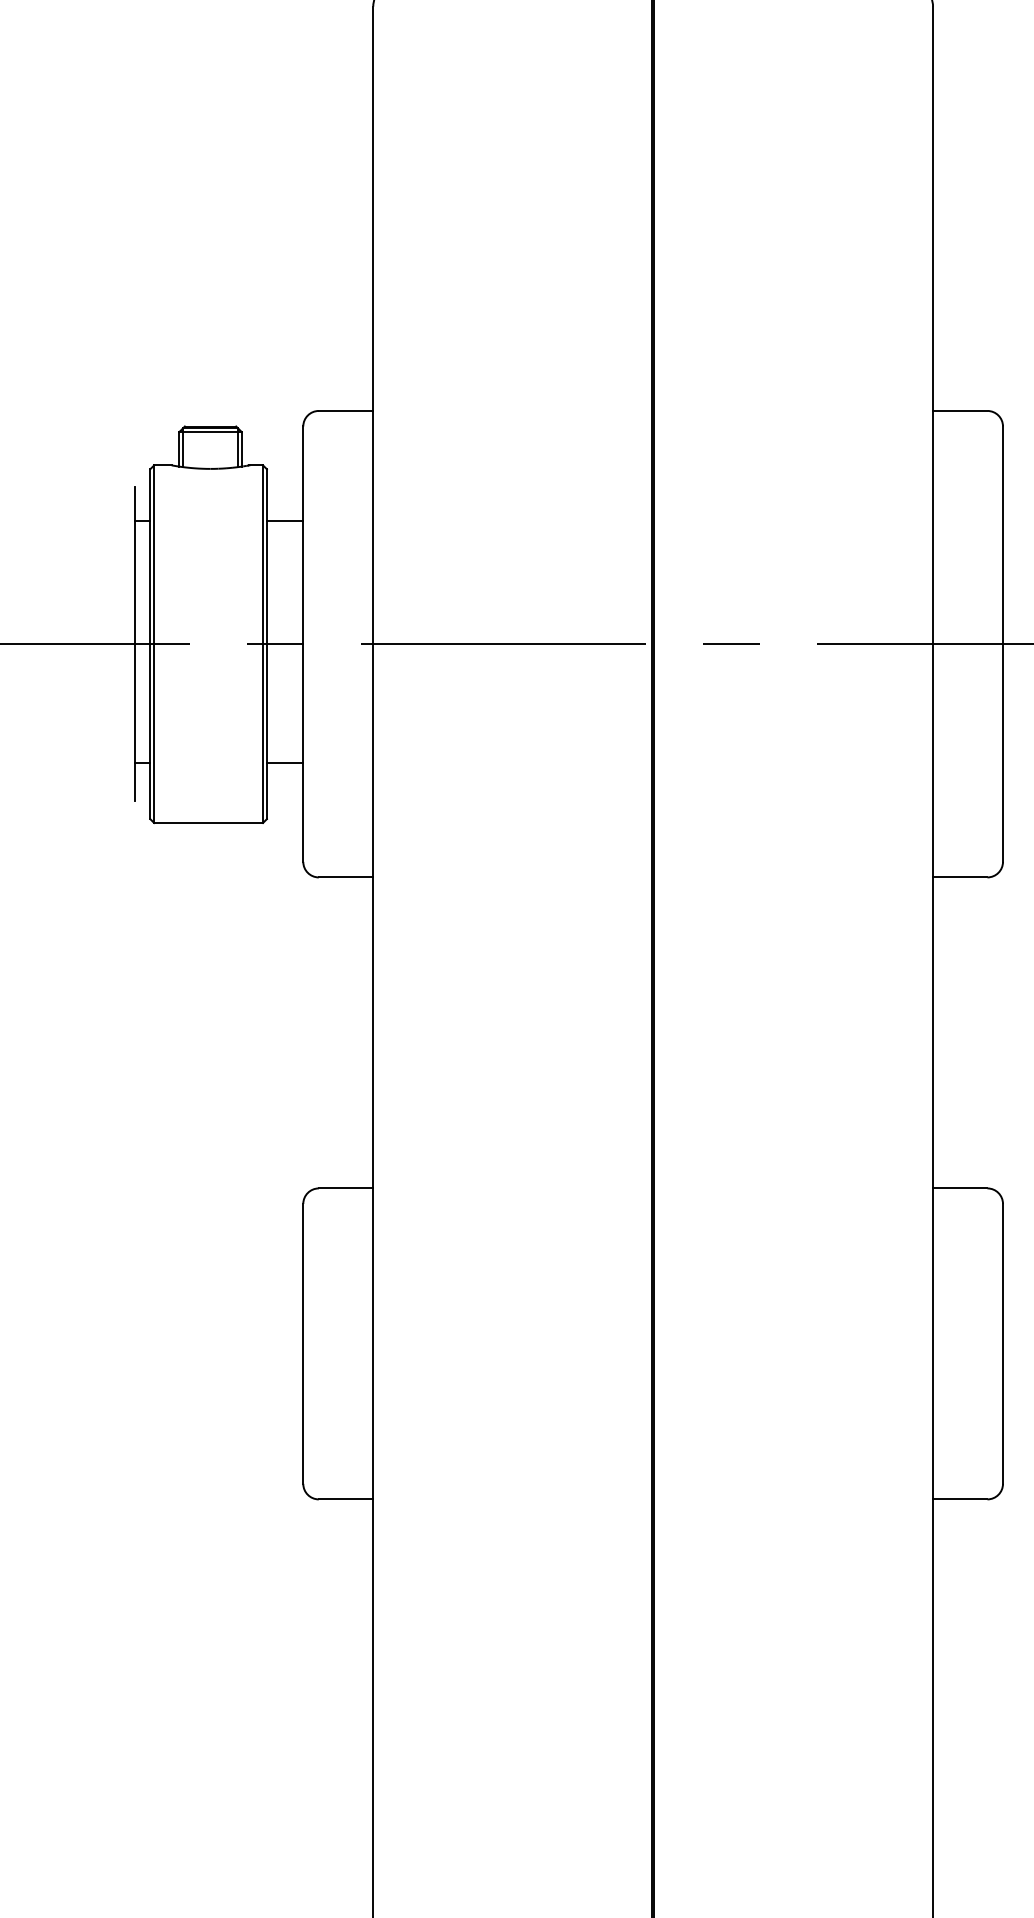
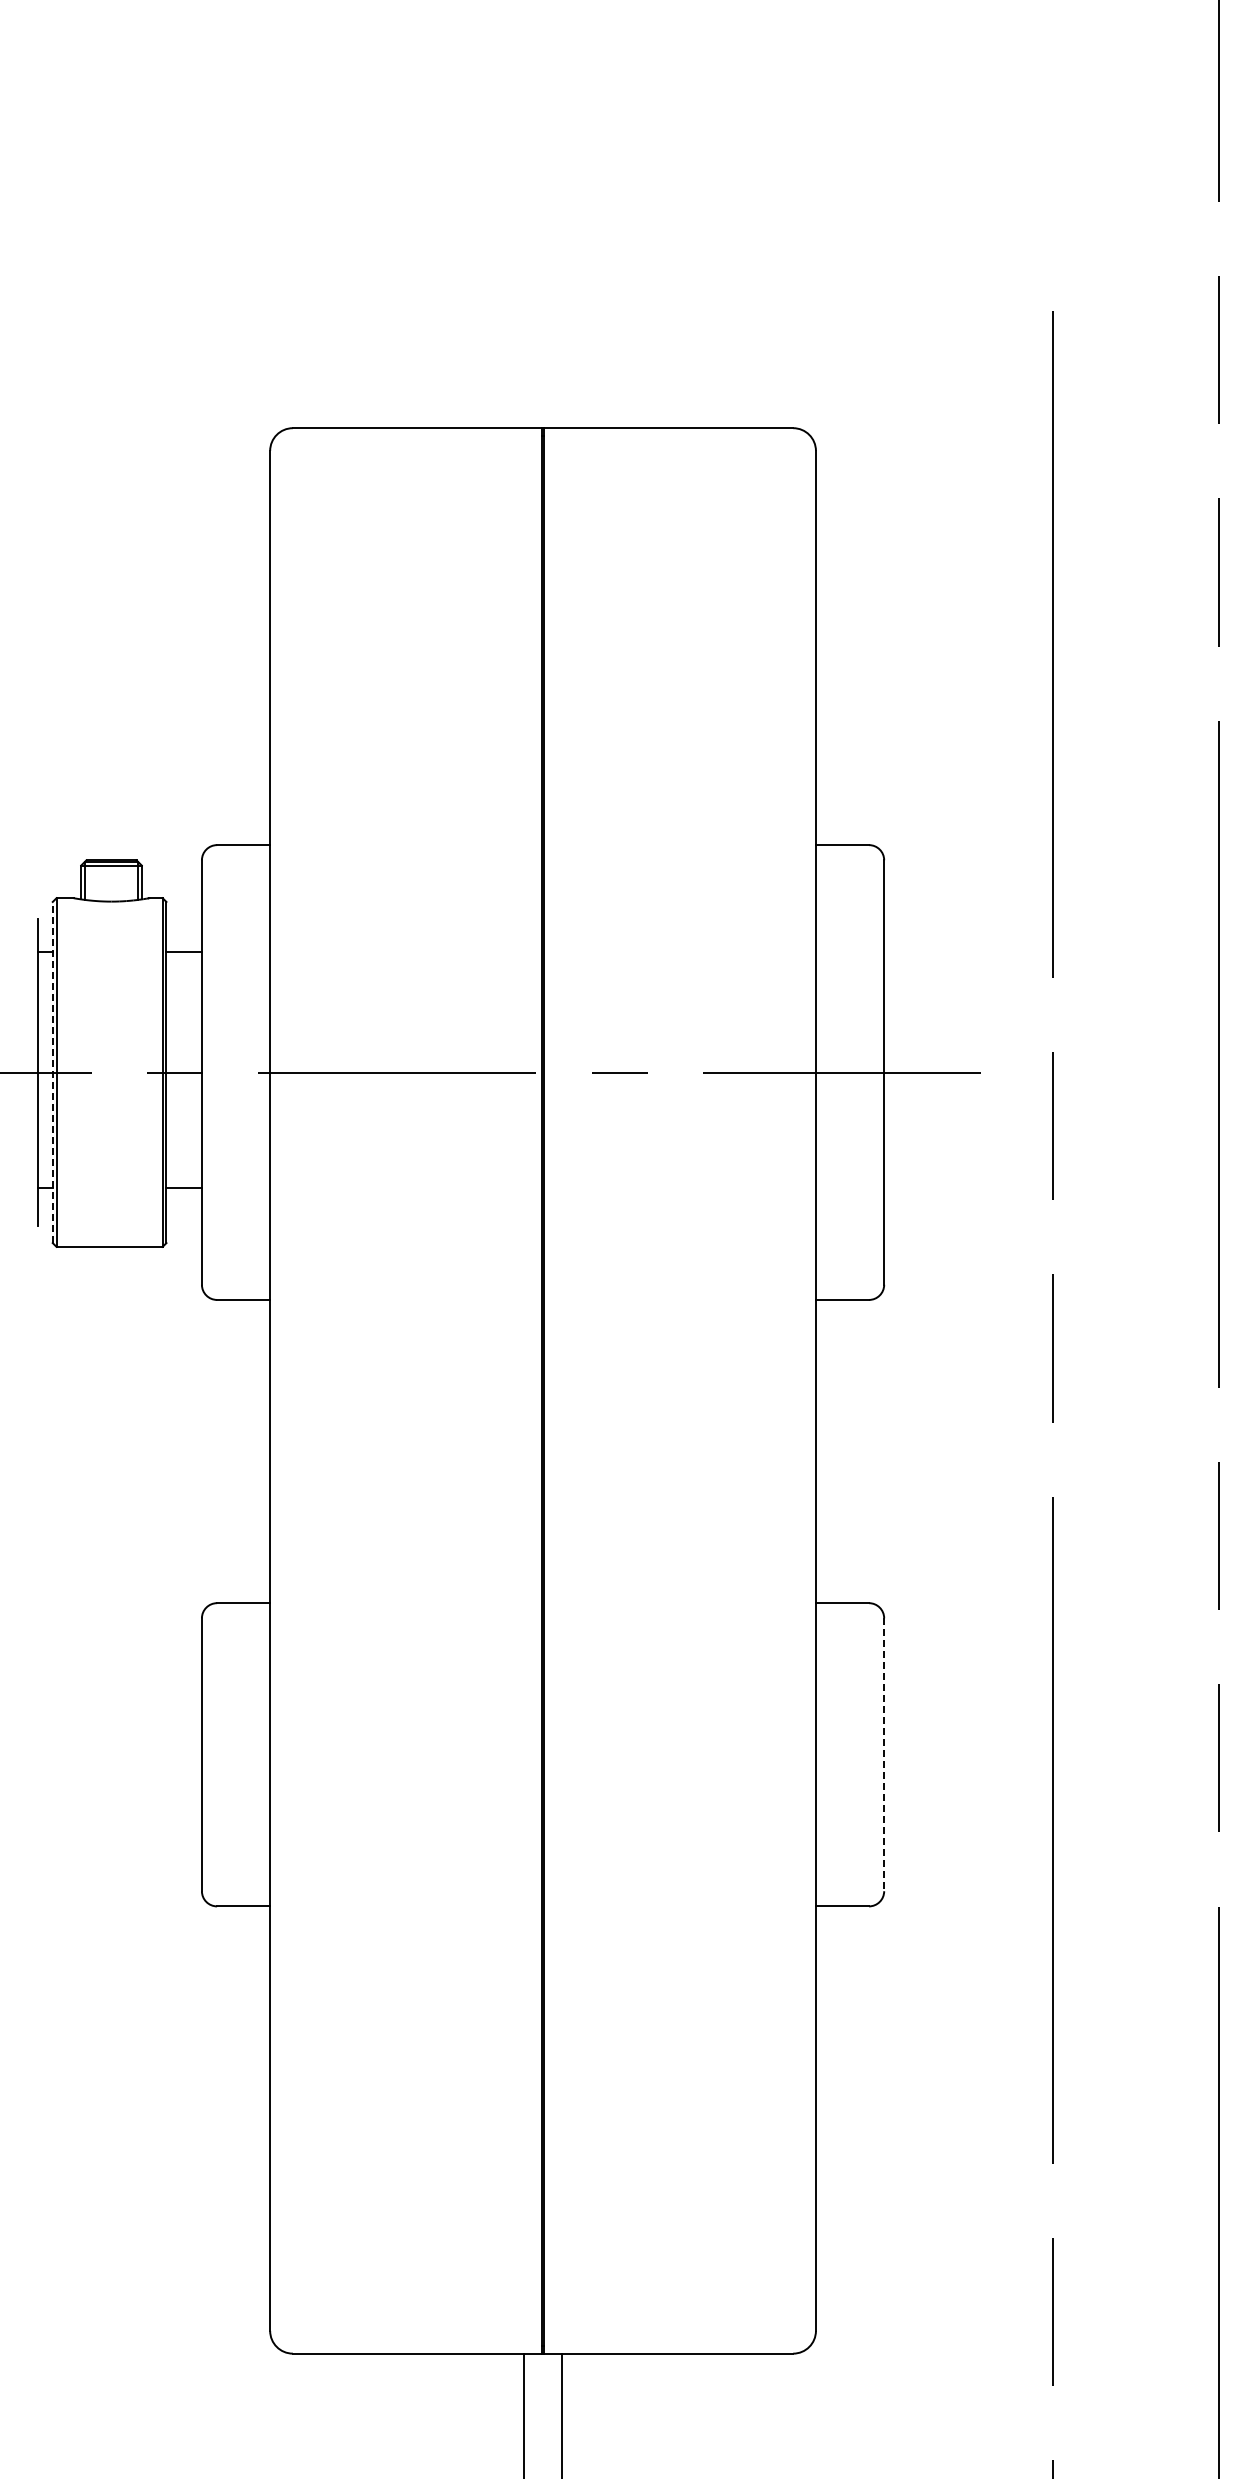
line: (150, 644) -> (52, 1072), solid -> dashed
line: (1003, 1344) -> (884, 1755), solid -> dashed

